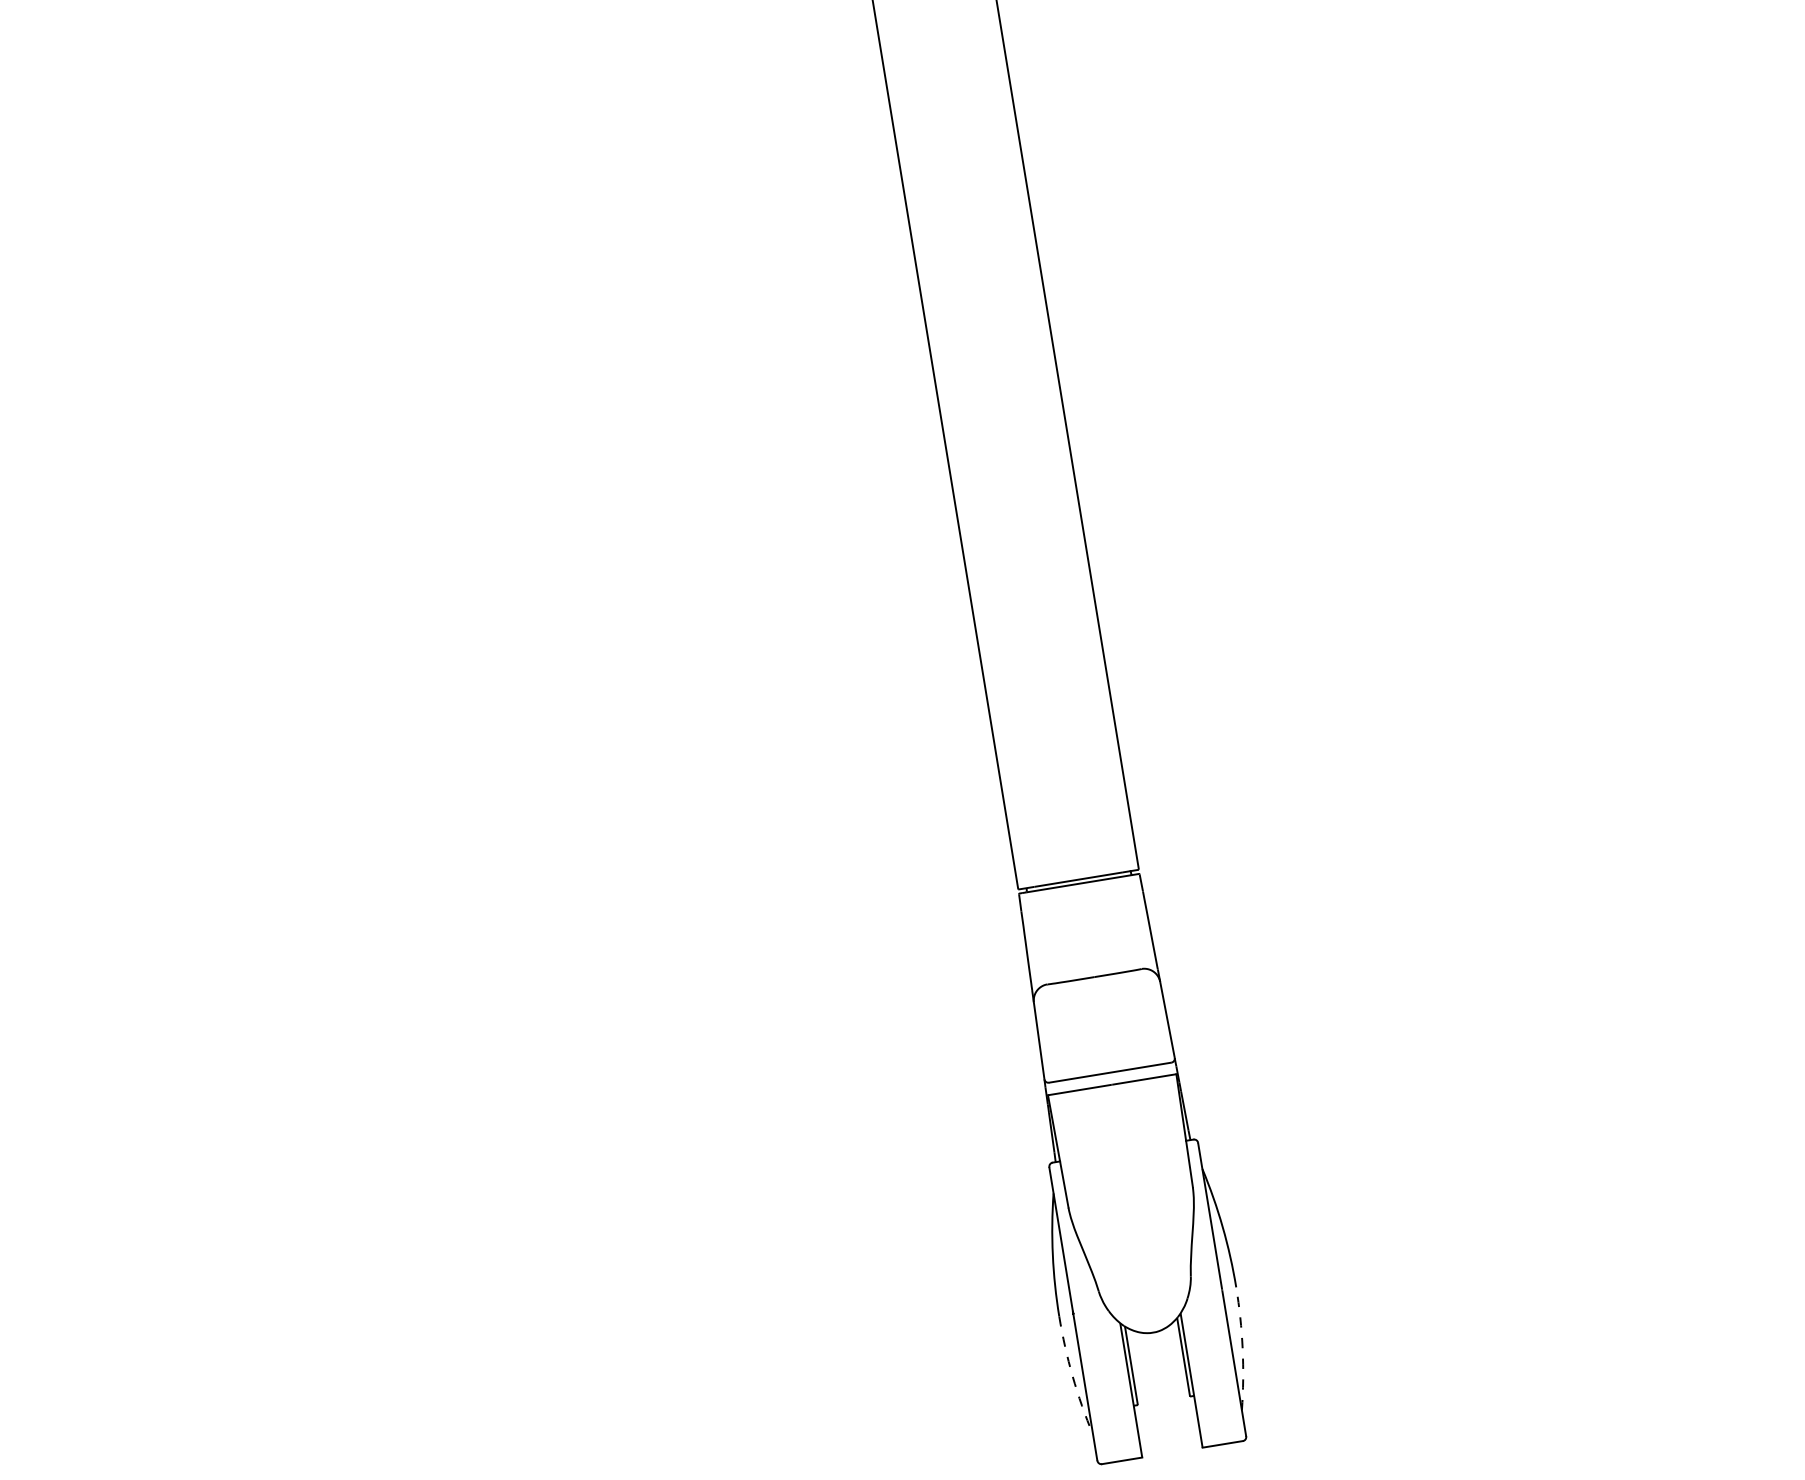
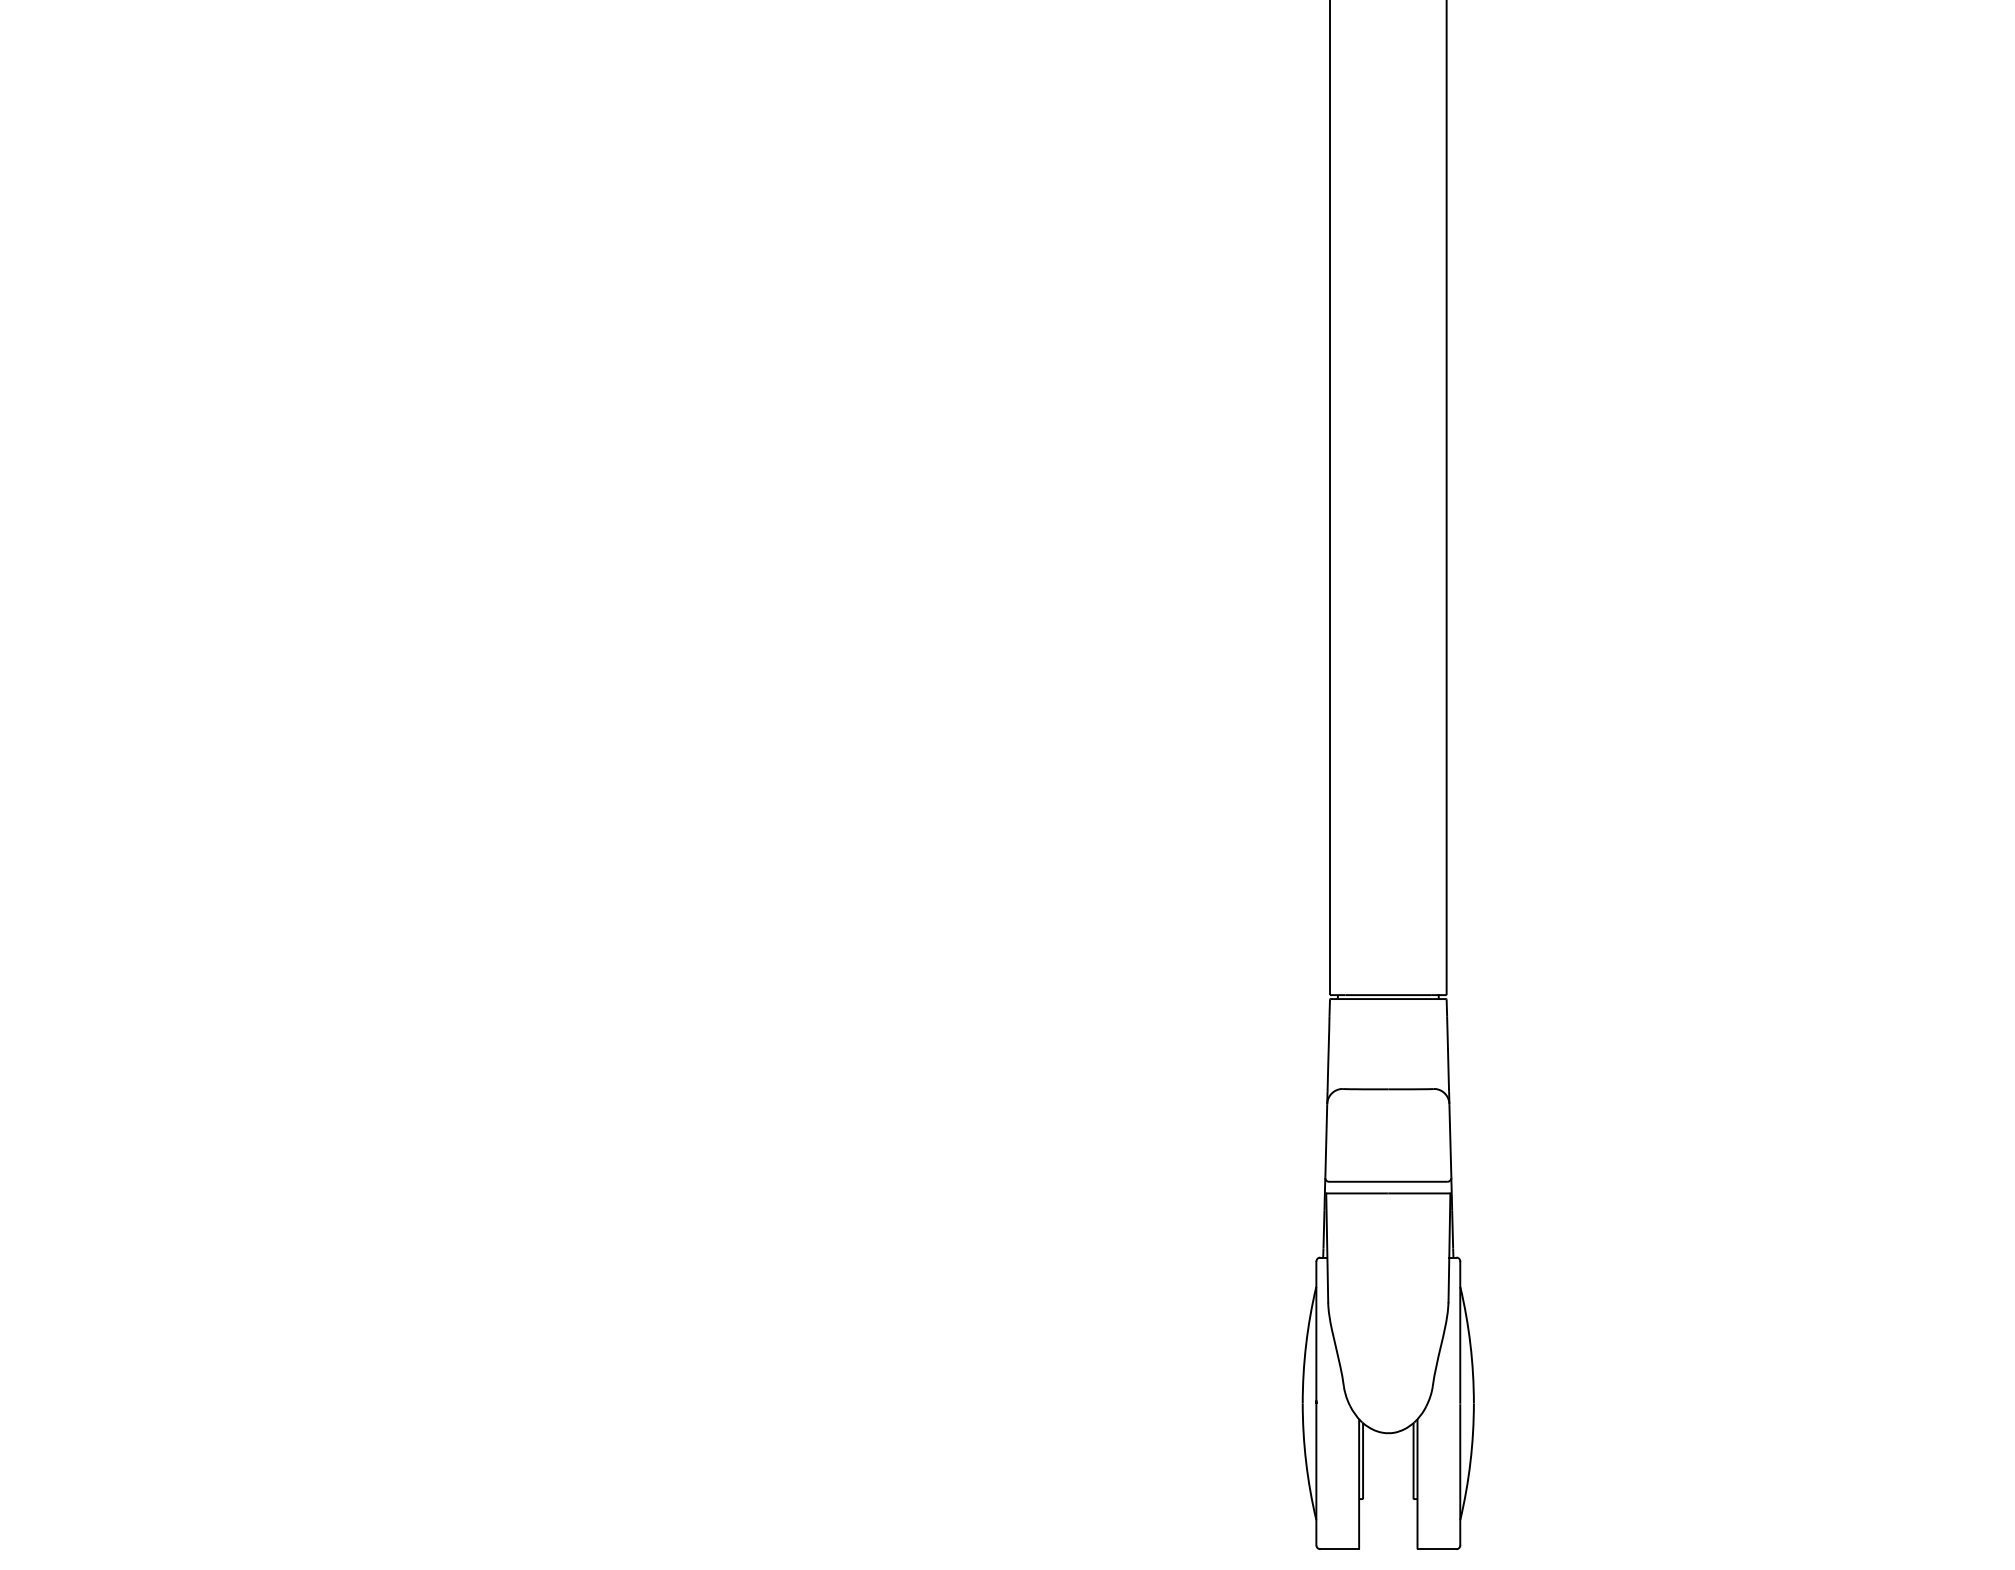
arc: (1242, 1349) -> (1470, 1462), dashed -> solid
arc: (1073, 1376) -> (1306, 1462), dashed -> solid

